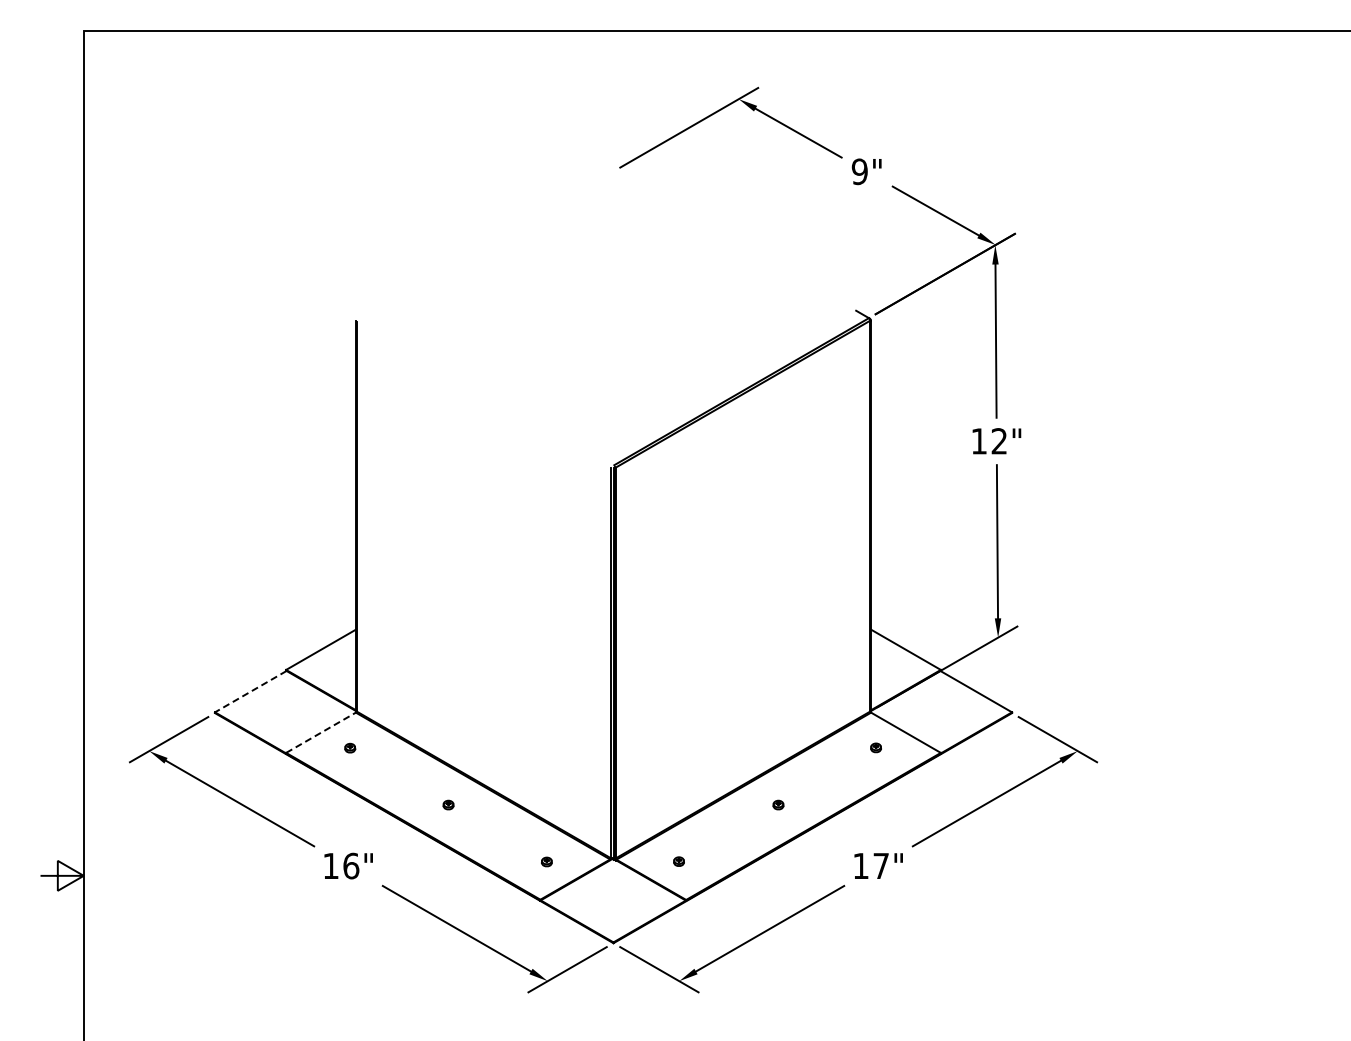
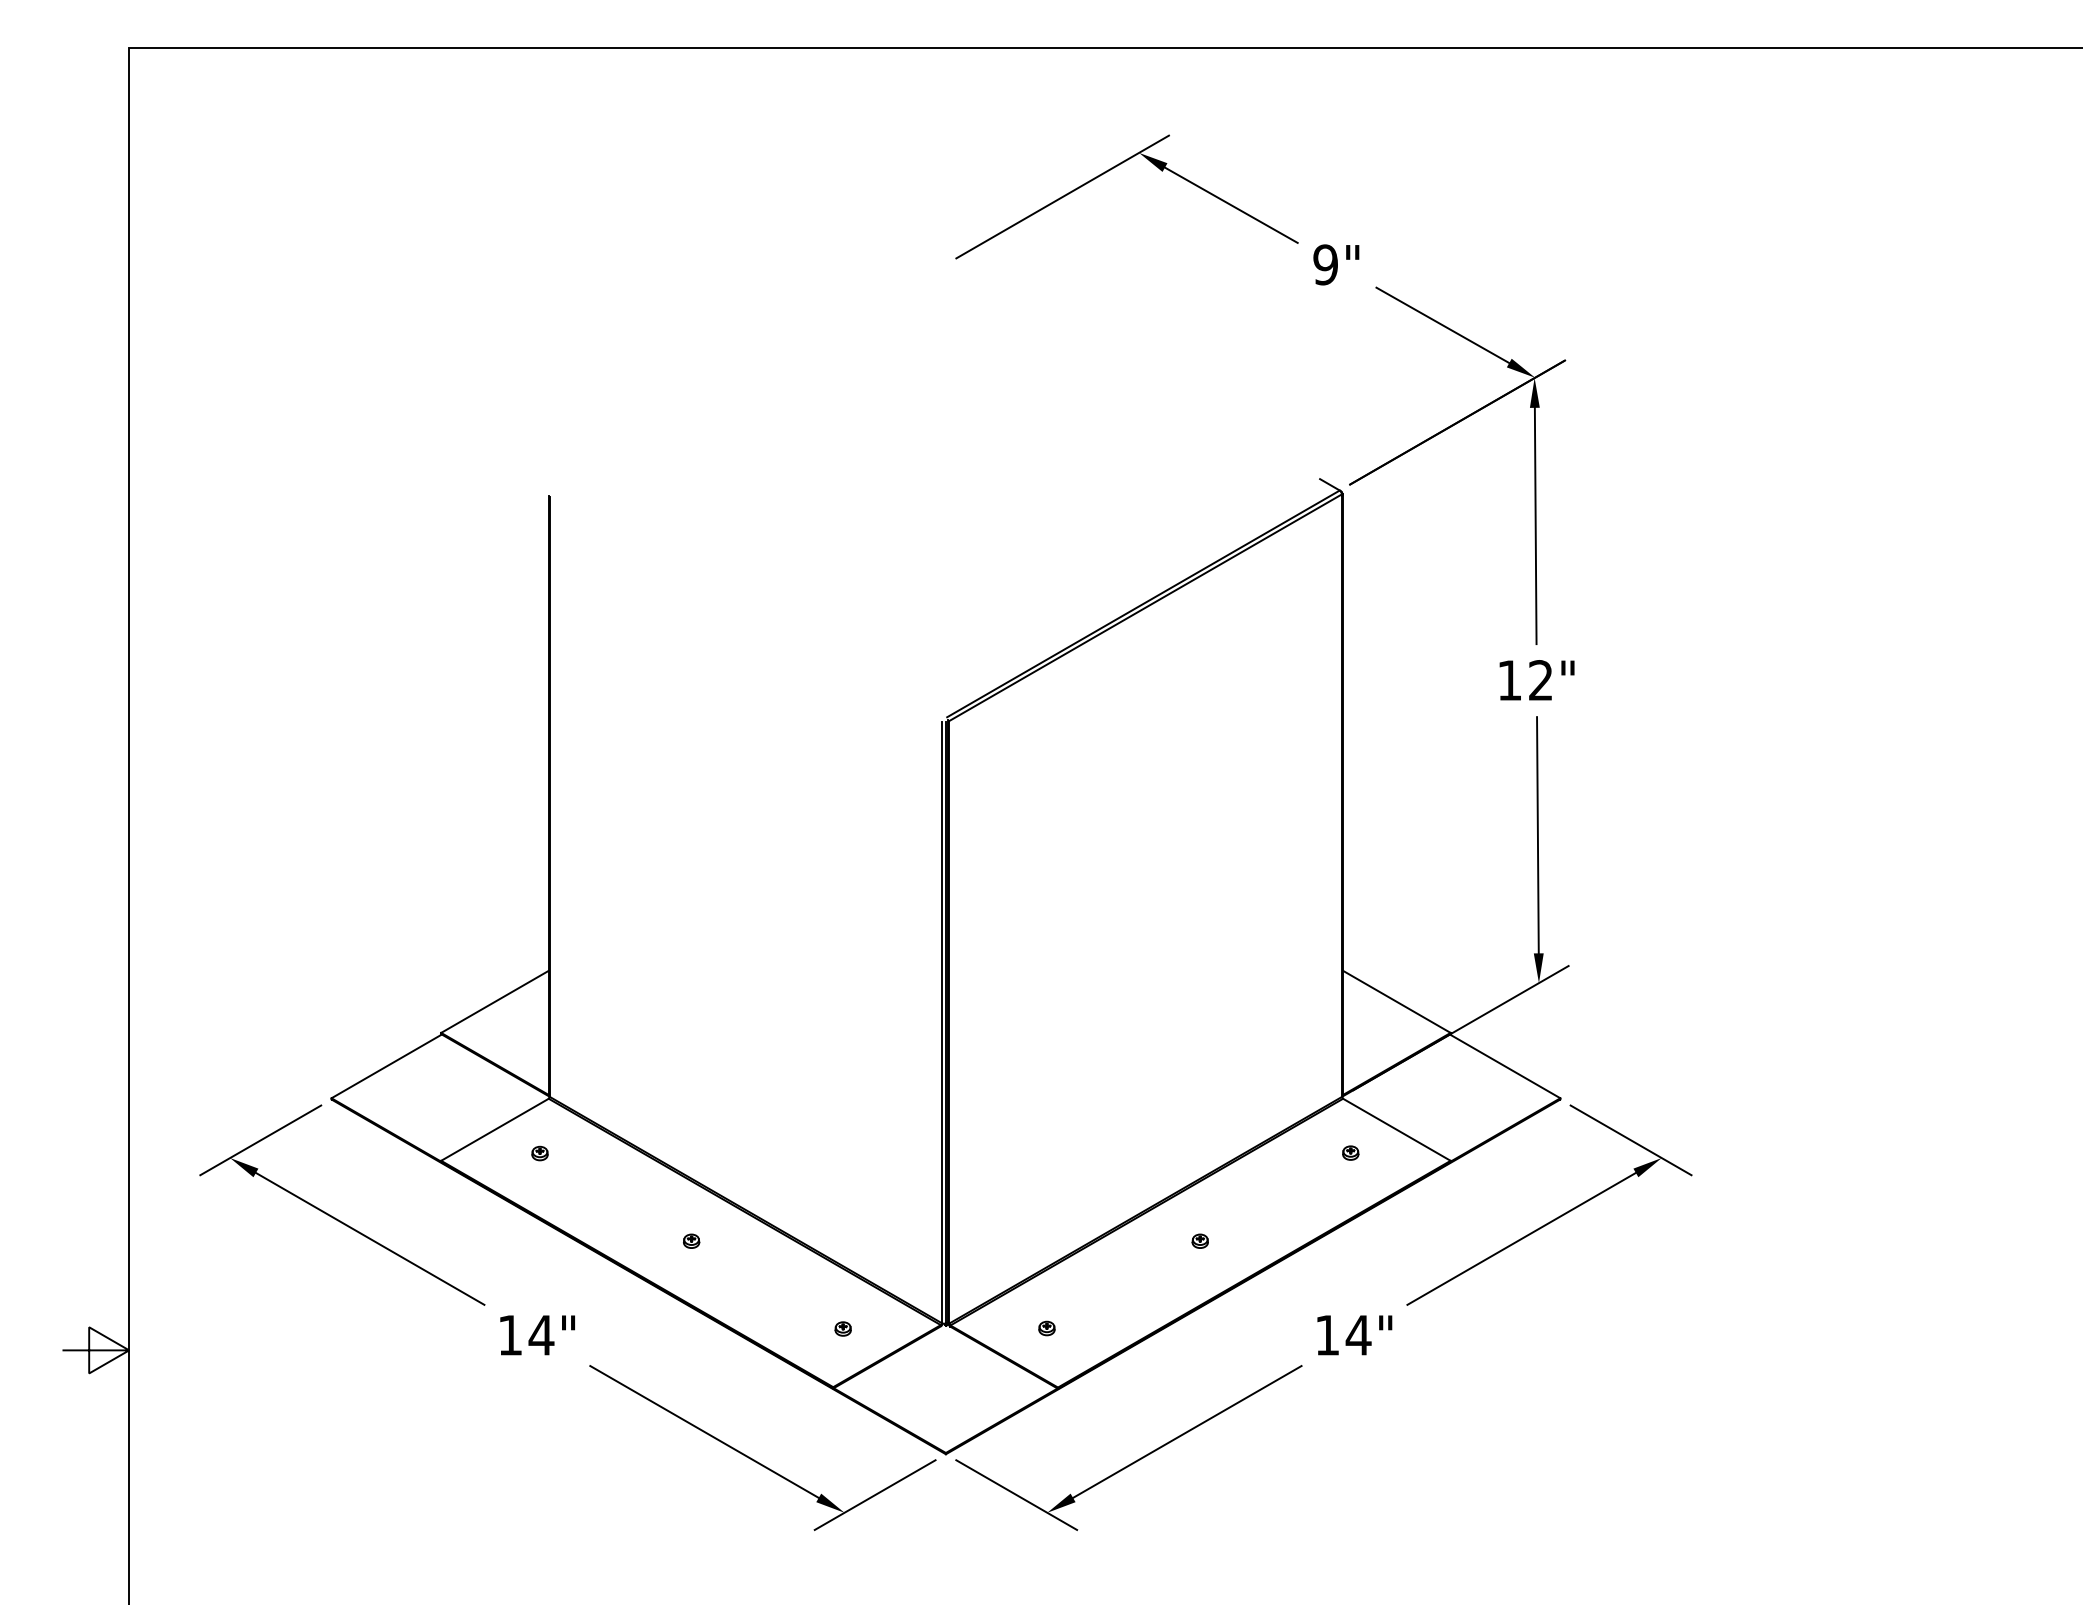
line: (250, 691) -> (386, 1066), dashed -> solid
line: (321, 732) -> (495, 1129), dashed -> solid
text: (350, 865) -> (540, 1334), 16" -> 14"
text: (880, 865) -> (1357, 1334), 17" -> 14"

